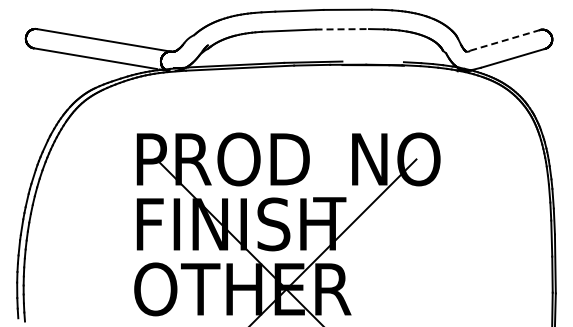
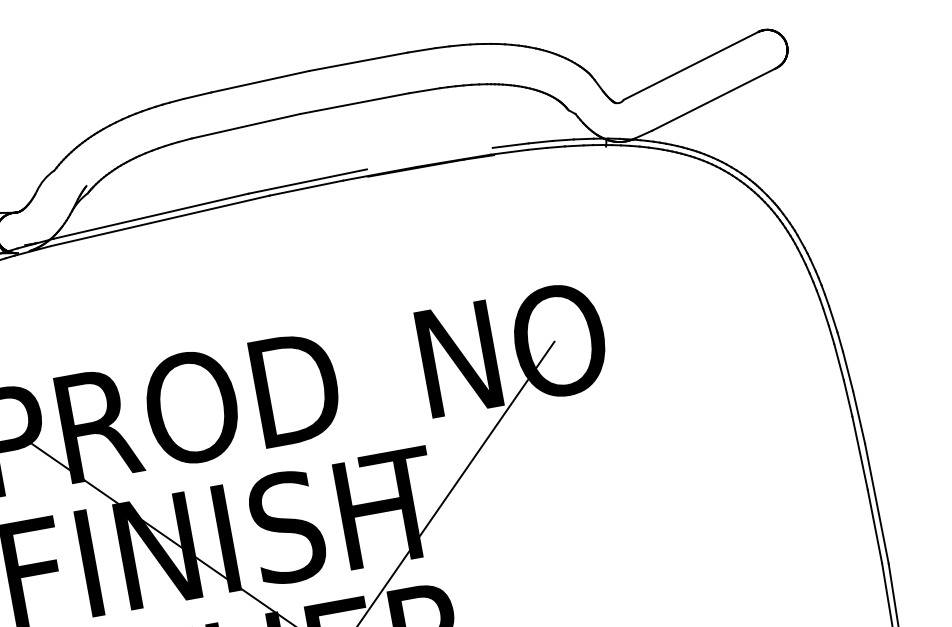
line: (342, 29) -> (355, 103), dashed -> solid
line: (505, 40) -> (692, 65), dashed -> solid

